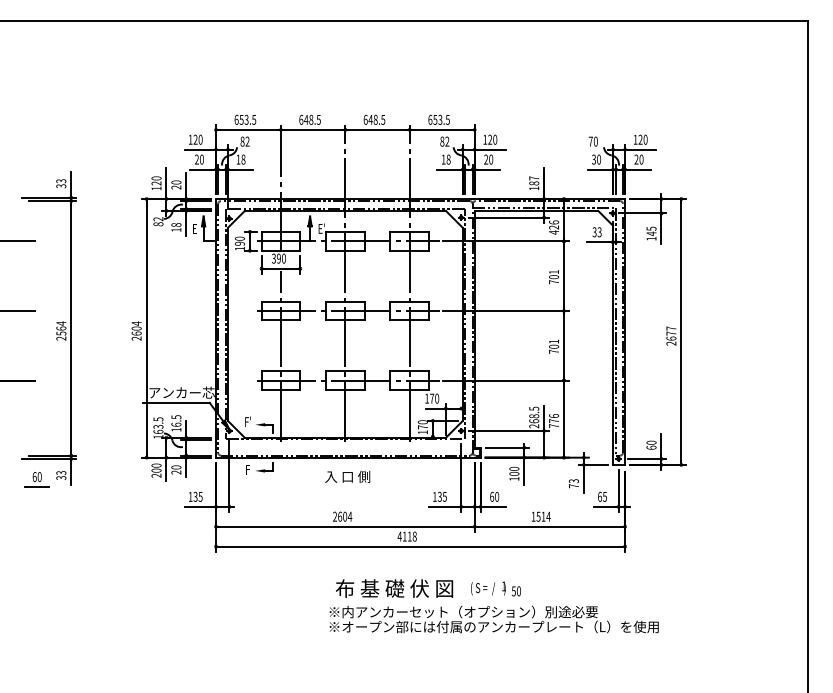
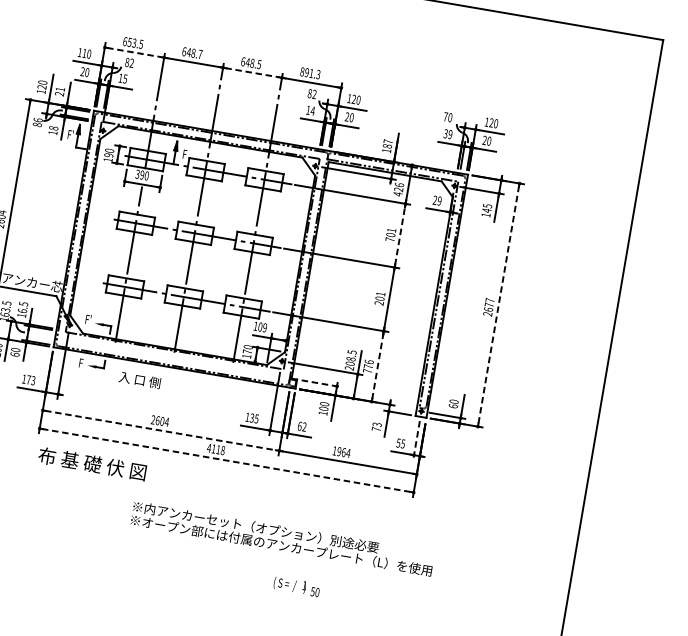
text: (318, 119) -> (200, 54), 648.5 -> 648.7
text: (438, 119) -> (309, 72), 653.5 -> 891.3
line: (248, 129) -> (134, 52), solid -> dashed
line: (377, 129) -> (252, 72), solid -> dashed
text: (195, 139) -> (84, 53), 120 -> 110
text: (243, 159) -> (125, 78), 18 -> 15
text: (448, 159) -> (312, 110), 18 -> 14
text: (598, 159) -> (449, 134), 30 -> 39
text: (176, 182) -> (60, 89), 20 -> 21
text: (158, 219) -> (38, 120), 82 -> 86
text: (195, 228) -> (70, 134), E -> F'
text: (321, 228) -> (185, 154), E' -> F
text: (596, 232) -> (436, 200), 33 -> 29
line: (563, 275) -> (399, 235), solid -> dashed
line: (681, 332) -> (498, 305), solid -> dashed
text: (553, 351) -> (378, 302), 701 -> 201
text: (434, 398) -> (262, 327), 170 -> 109
line: (564, 418) -> (378, 365), solid -> dashed
text: (533, 421) -> (349, 363), 268.5 -> 208.5
line: (507, 447) -> (321, 383), solid -> dashed
text: (176, 472) -> (15, 354), 20 -> 60
text: (347, 476) -> (139, 379), moved
line: (618, 491) -> (416, 441), solid -> dashed
text: (197, 496) -> (30, 379), 135 -> 173
text: (497, 496) -> (304, 426), 60 -> 62
text: (599, 496) -> (398, 442), 65 -> 55
text: (540, 516) -> (341, 451), 1514 -> 1964
line: (345, 526) -> (161, 430), solid -> dashed
line: (420, 546) -> (226, 460), solid -> dashed
text: (394, 588) -> (92, 463), moved
text: (495, 588) -> (296, 586), moved

